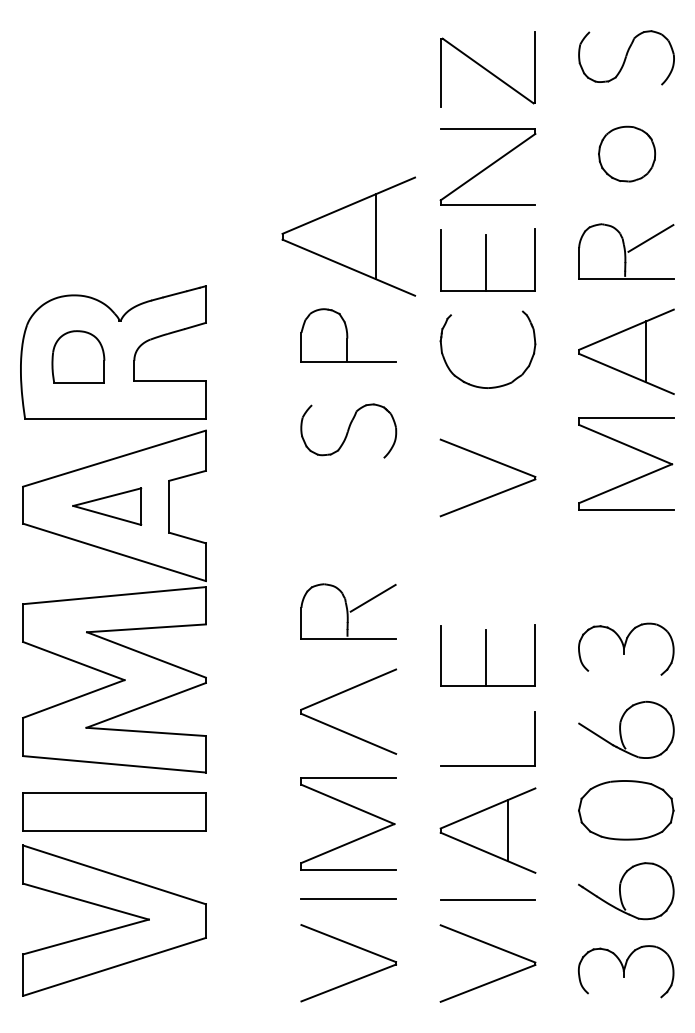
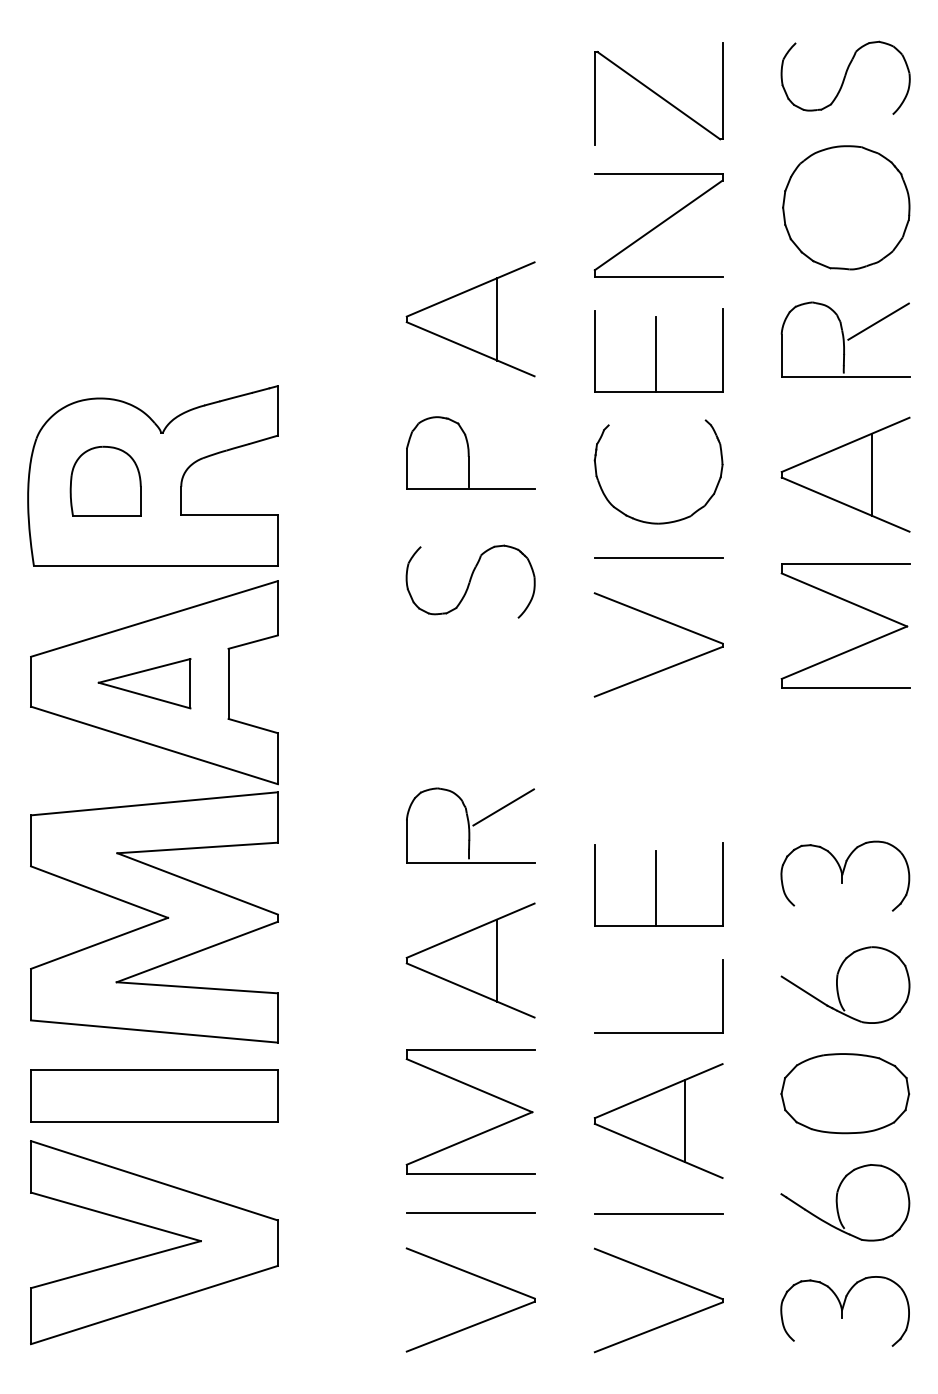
part: (627, 153) -> (846, 207), size x1.67
part: (348, 236) -> (470, 319), size x0.71
line: (487, 413) -> (658, 558), added
line: (368, 711) -> (497, 960), added

